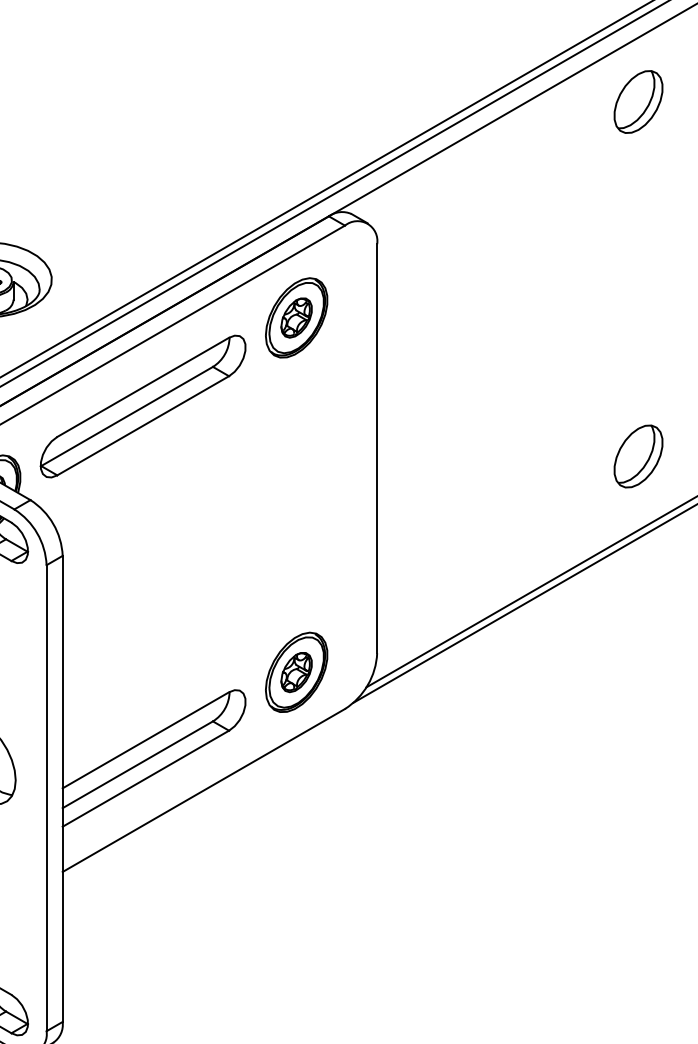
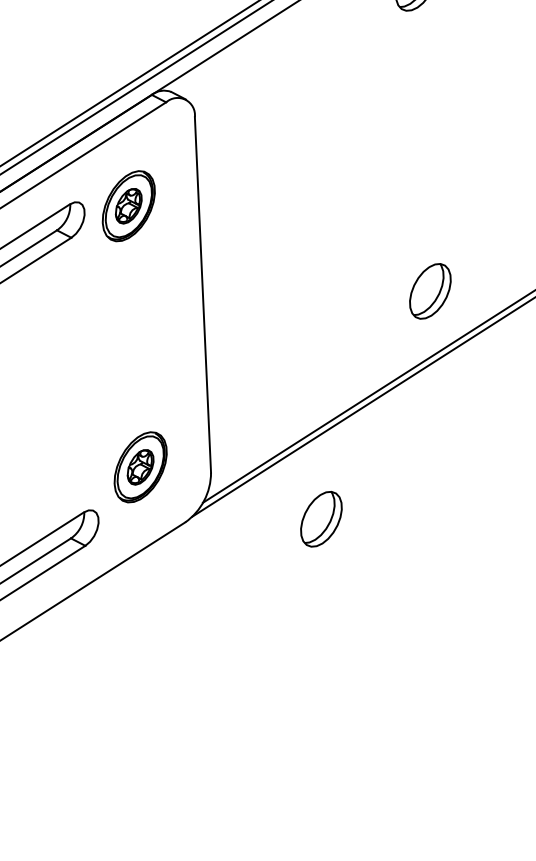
part: (296, 317) -> (128, 205), moved
part: (296, 671) -> (140, 466), moved
part: (501, 712) -> (321, 519), added

